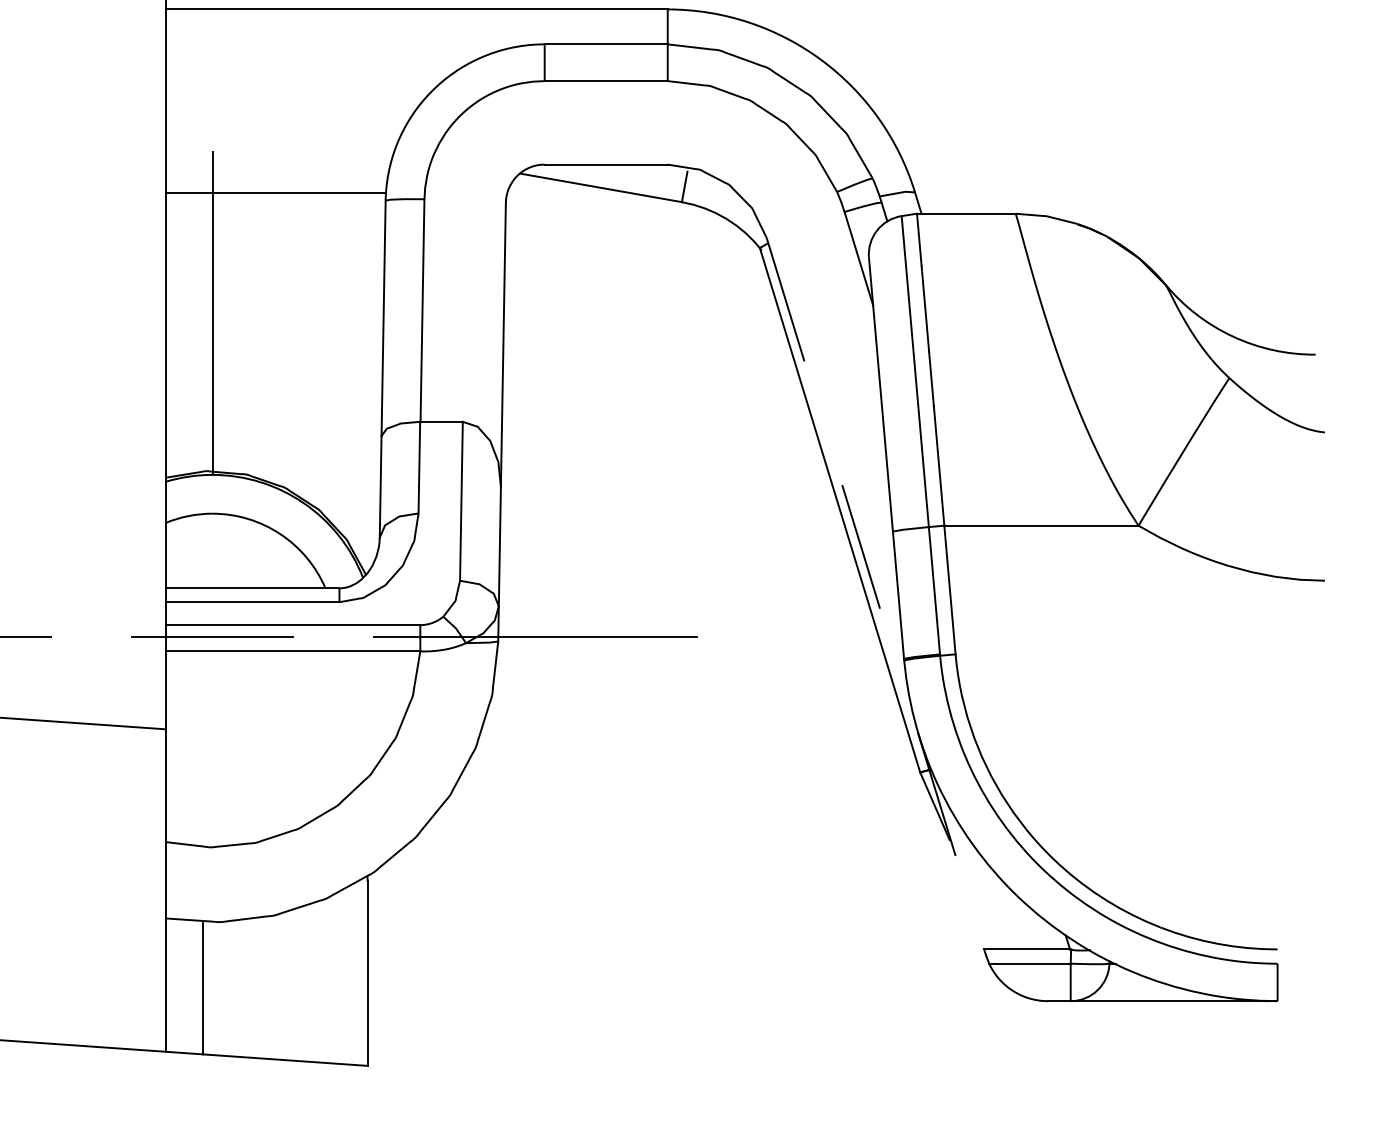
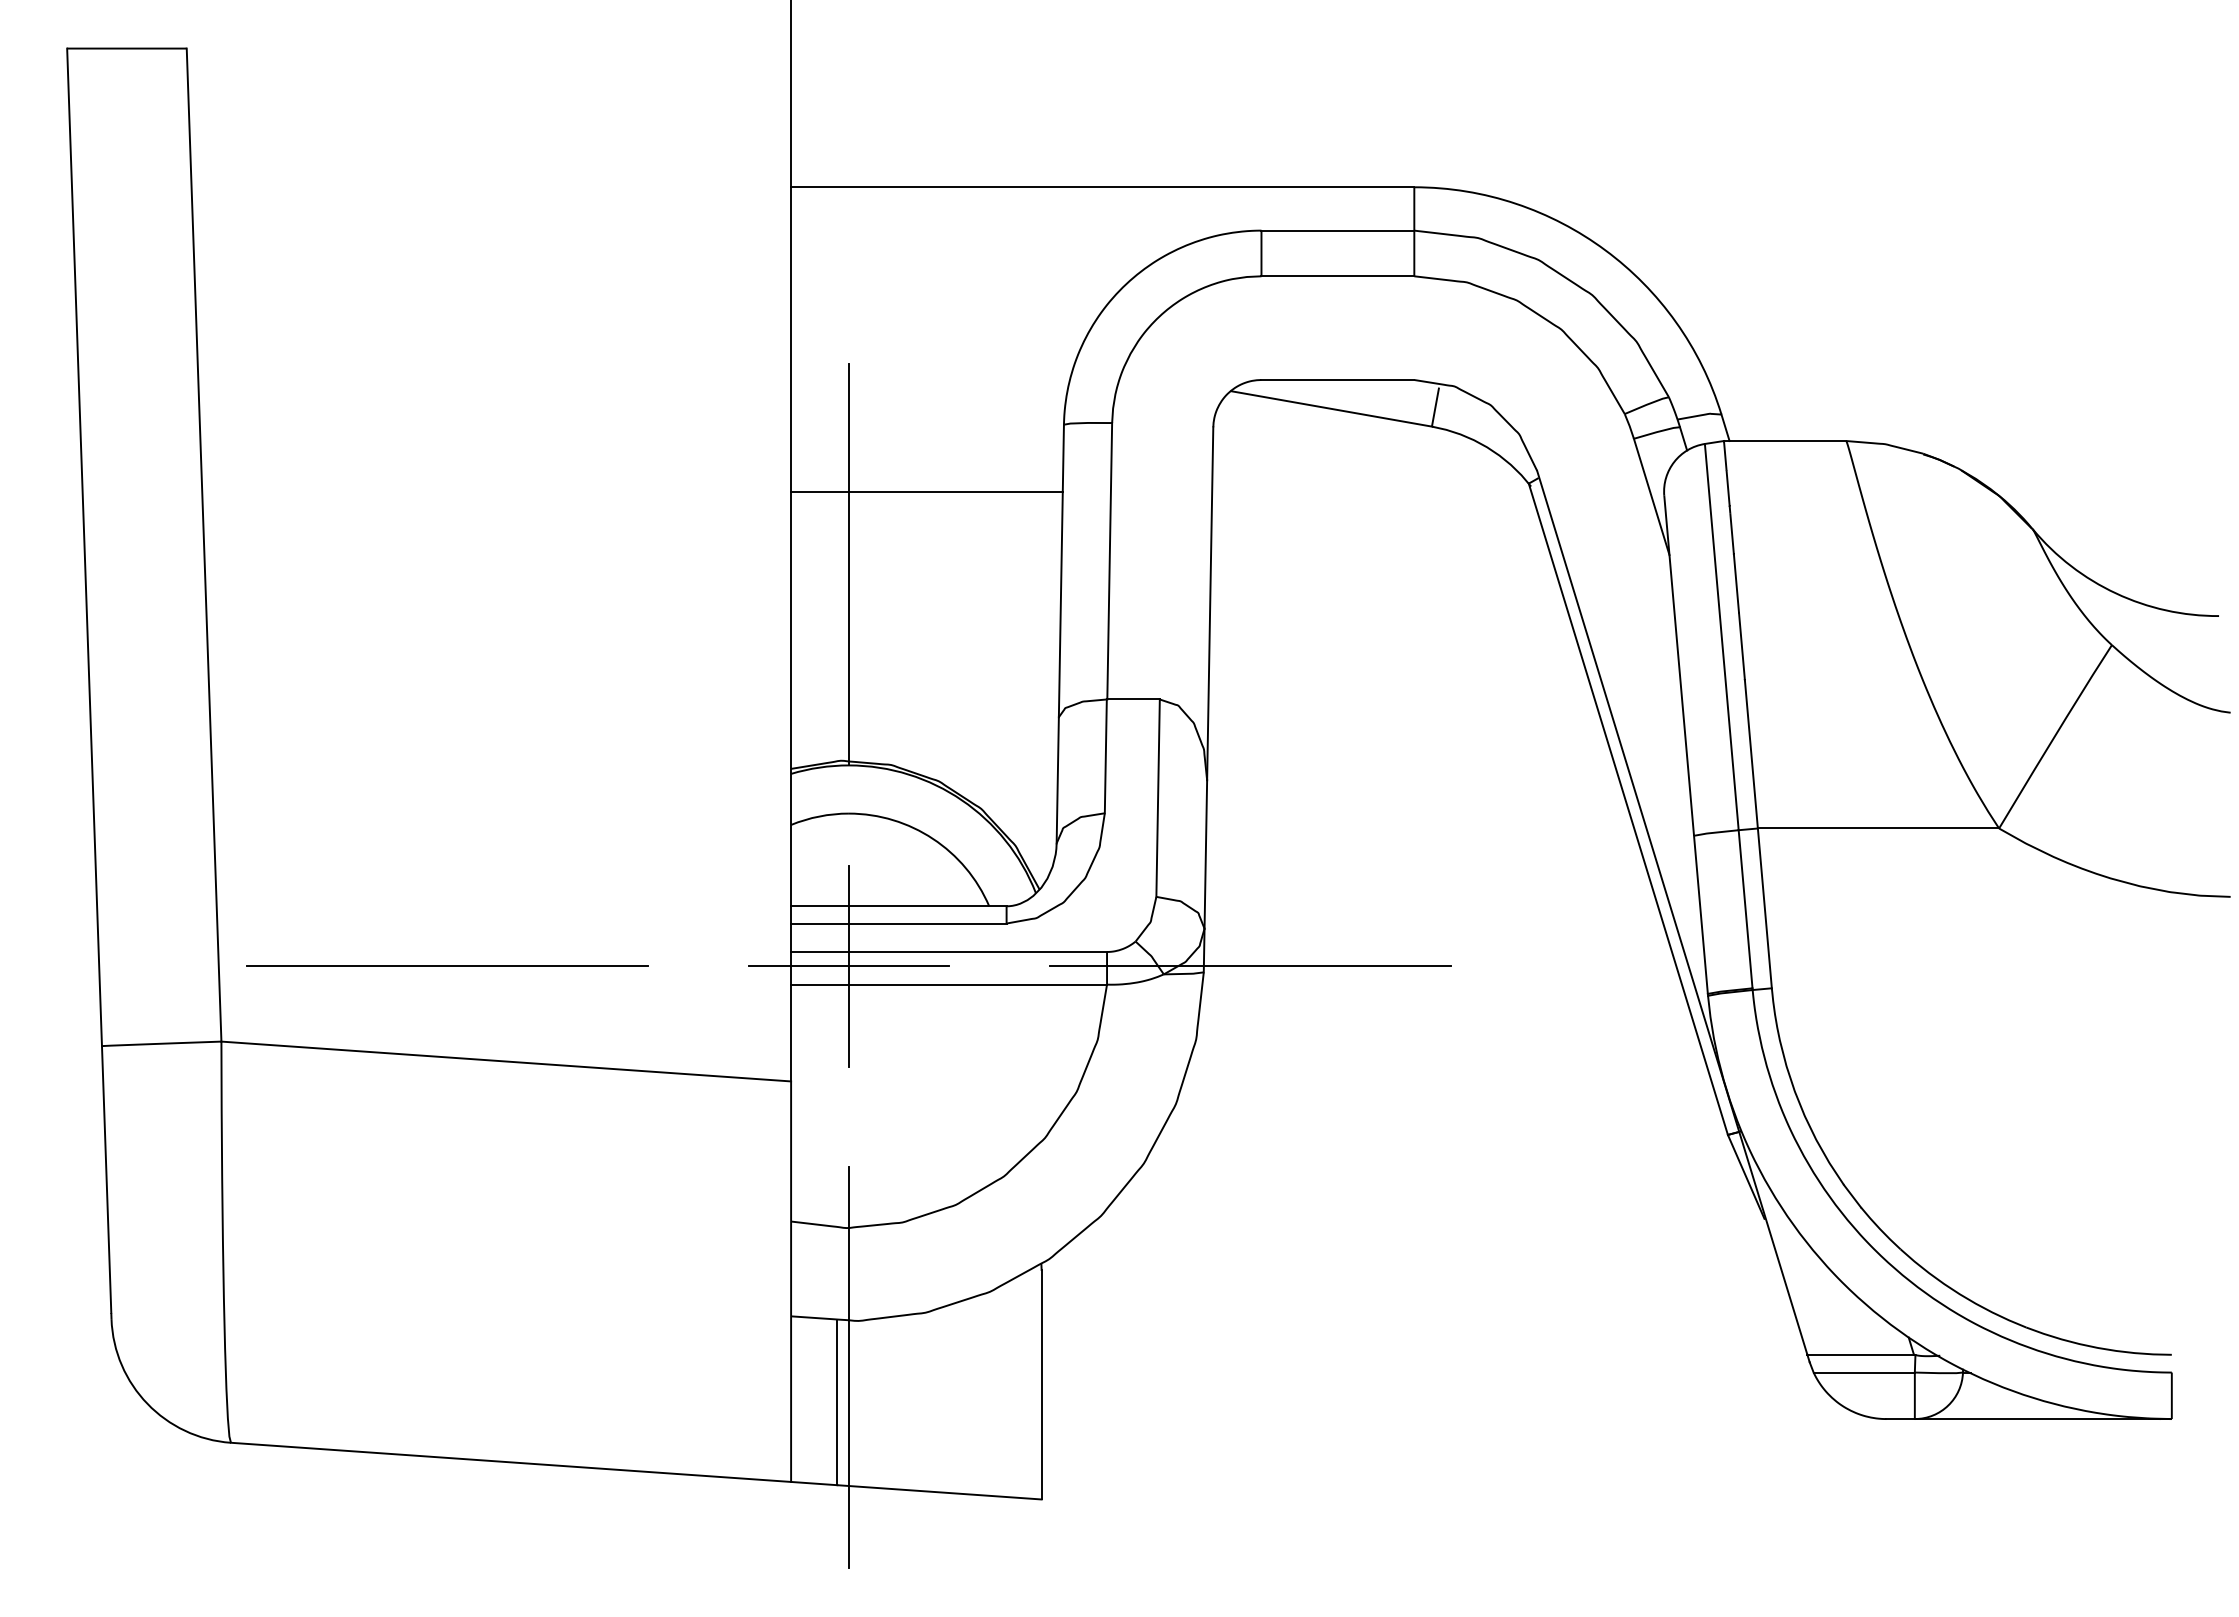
line: (274, 192) -> (926, 491), moved
line: (875, 594) -> (1672, 913), dashed -> solid
line: (212, 635) -> (848, 965), added
line: (212, 959) -> (848, 1367), added

